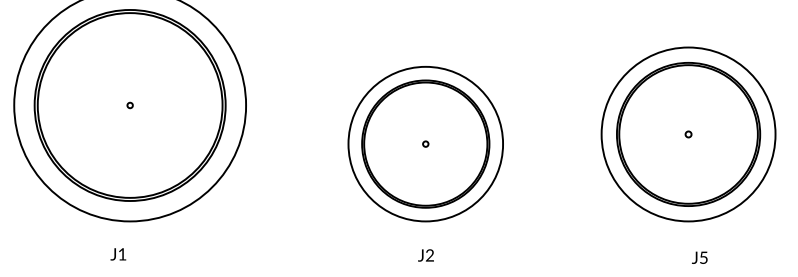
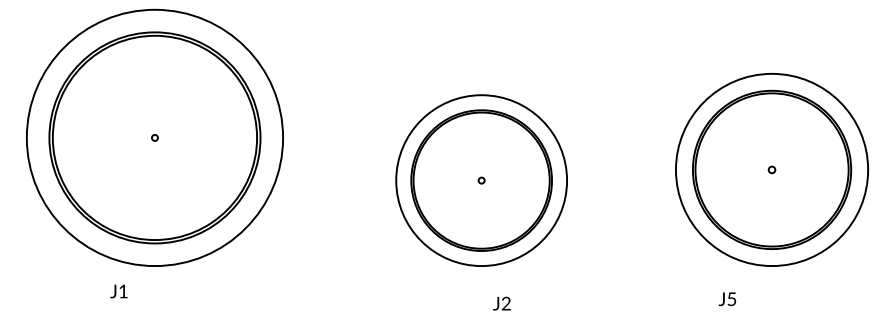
text: (117, 254) -> (118, 291), moved
text: (425, 255) -> (501, 303), moved
text: (699, 258) -> (727, 299), moved

